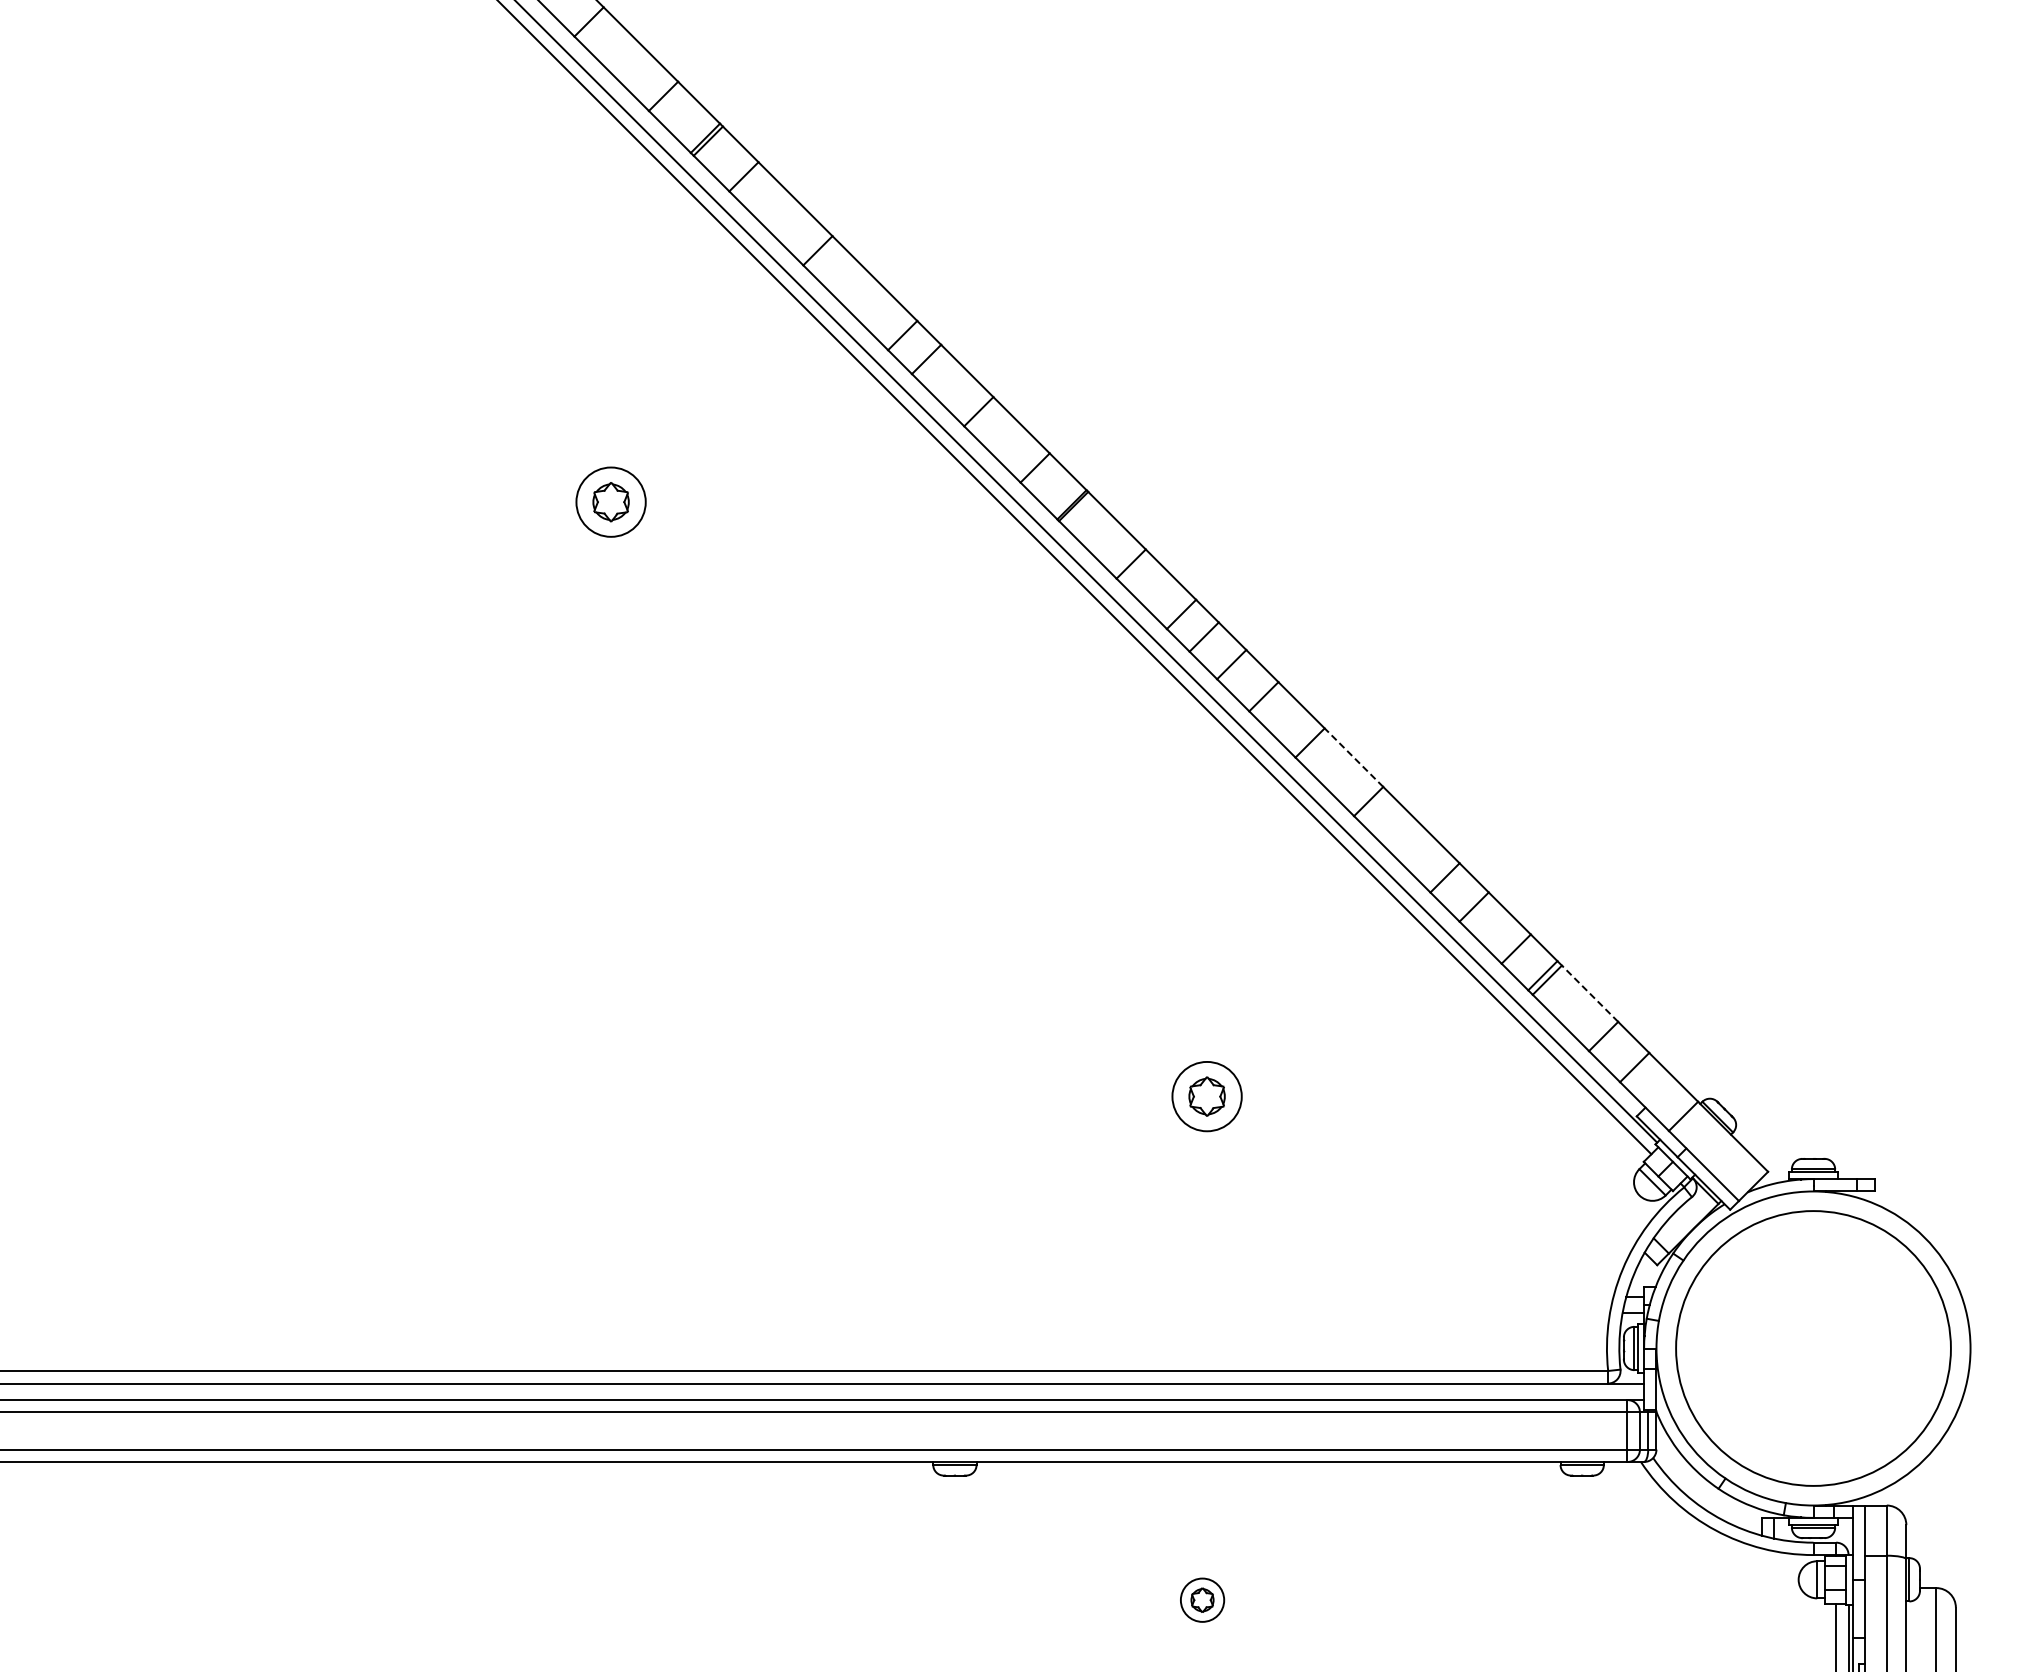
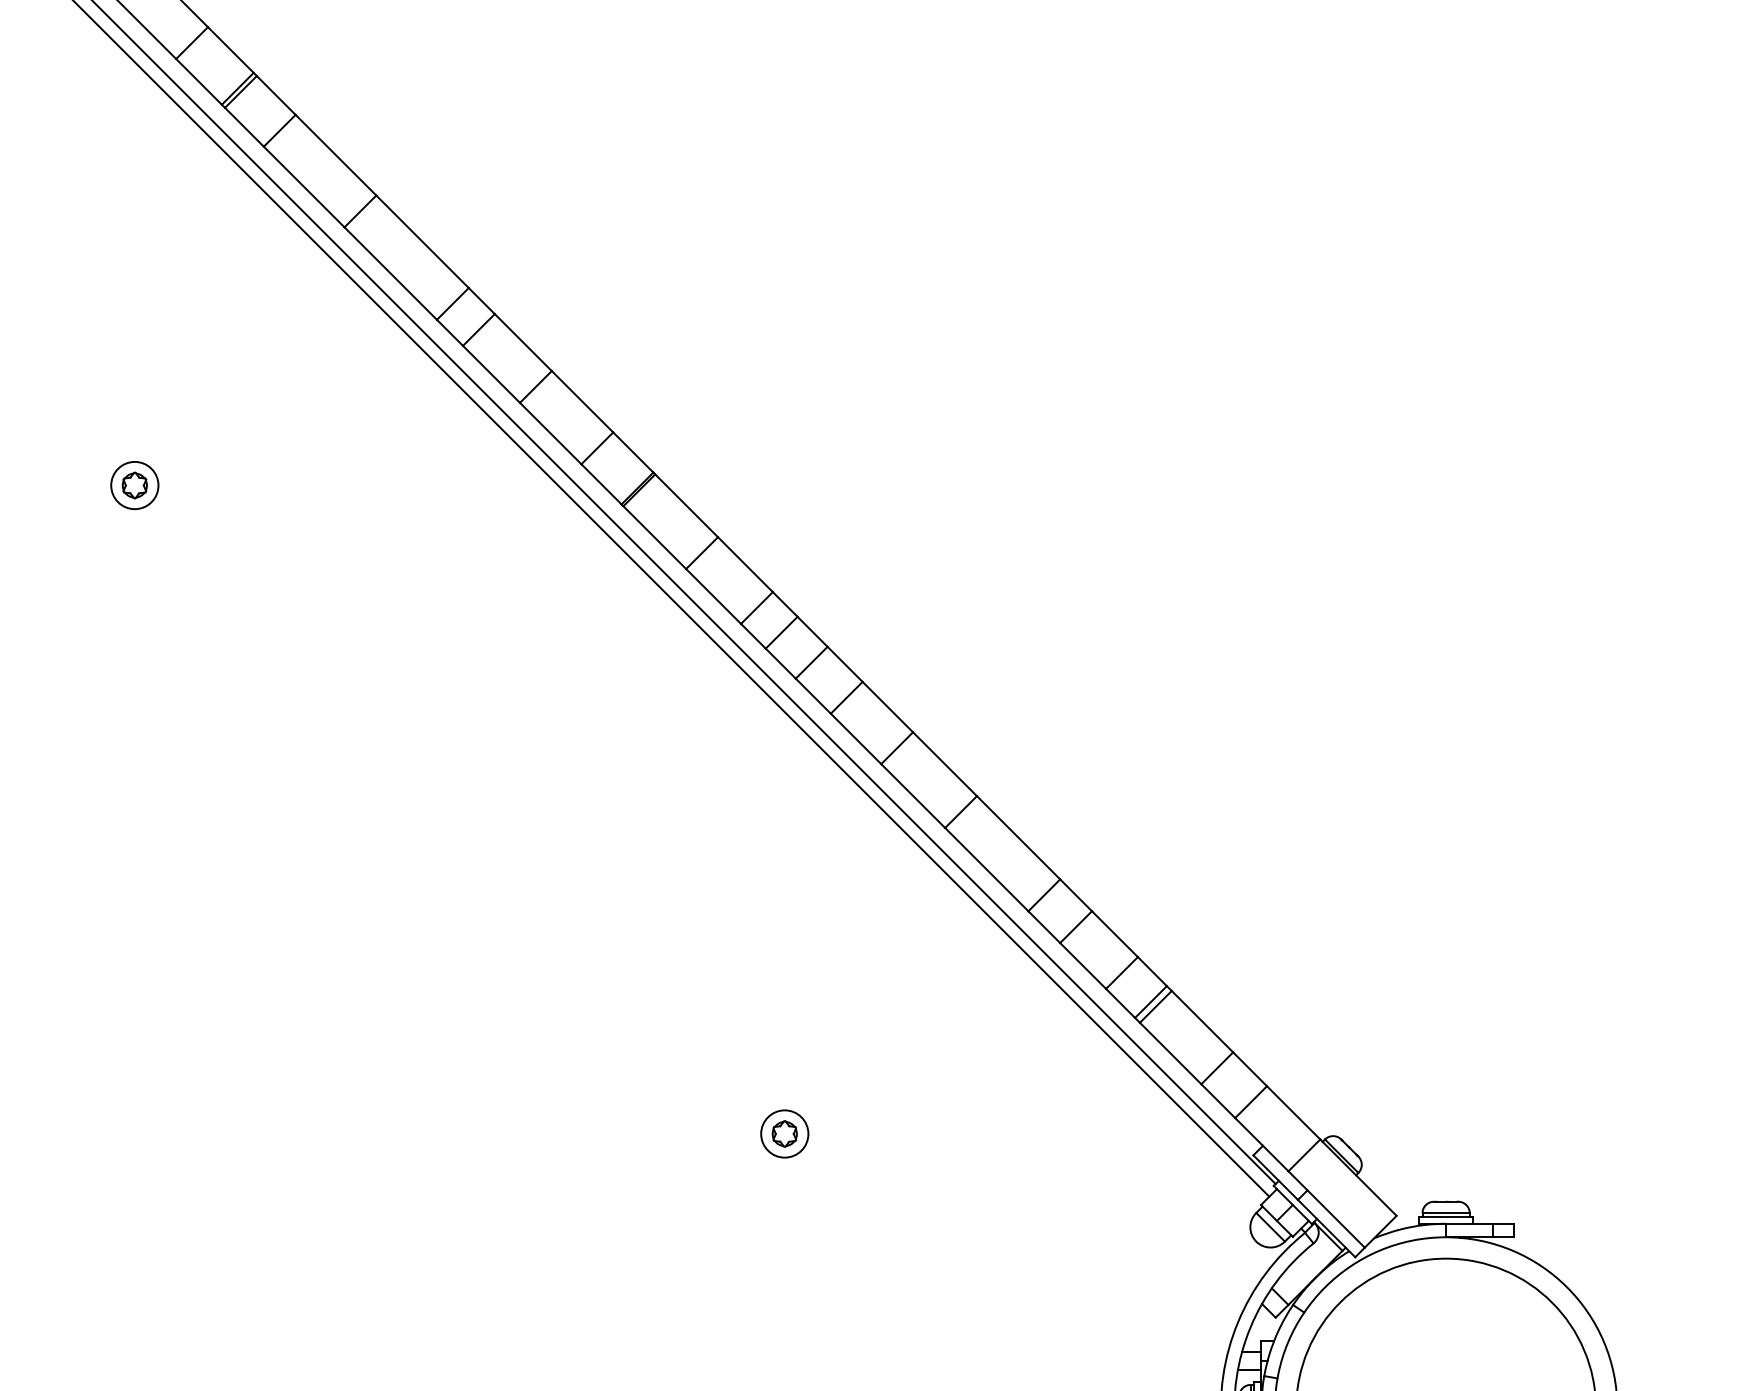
part: (610, 501) -> (134, 484), size x0.62
line: (1353, 757) -> (944, 764), dashed -> solid
line: (1590, 993) -> (1202, 1021), dashed -> solid
part: (1206, 1096) -> (784, 1133), size x0.62

